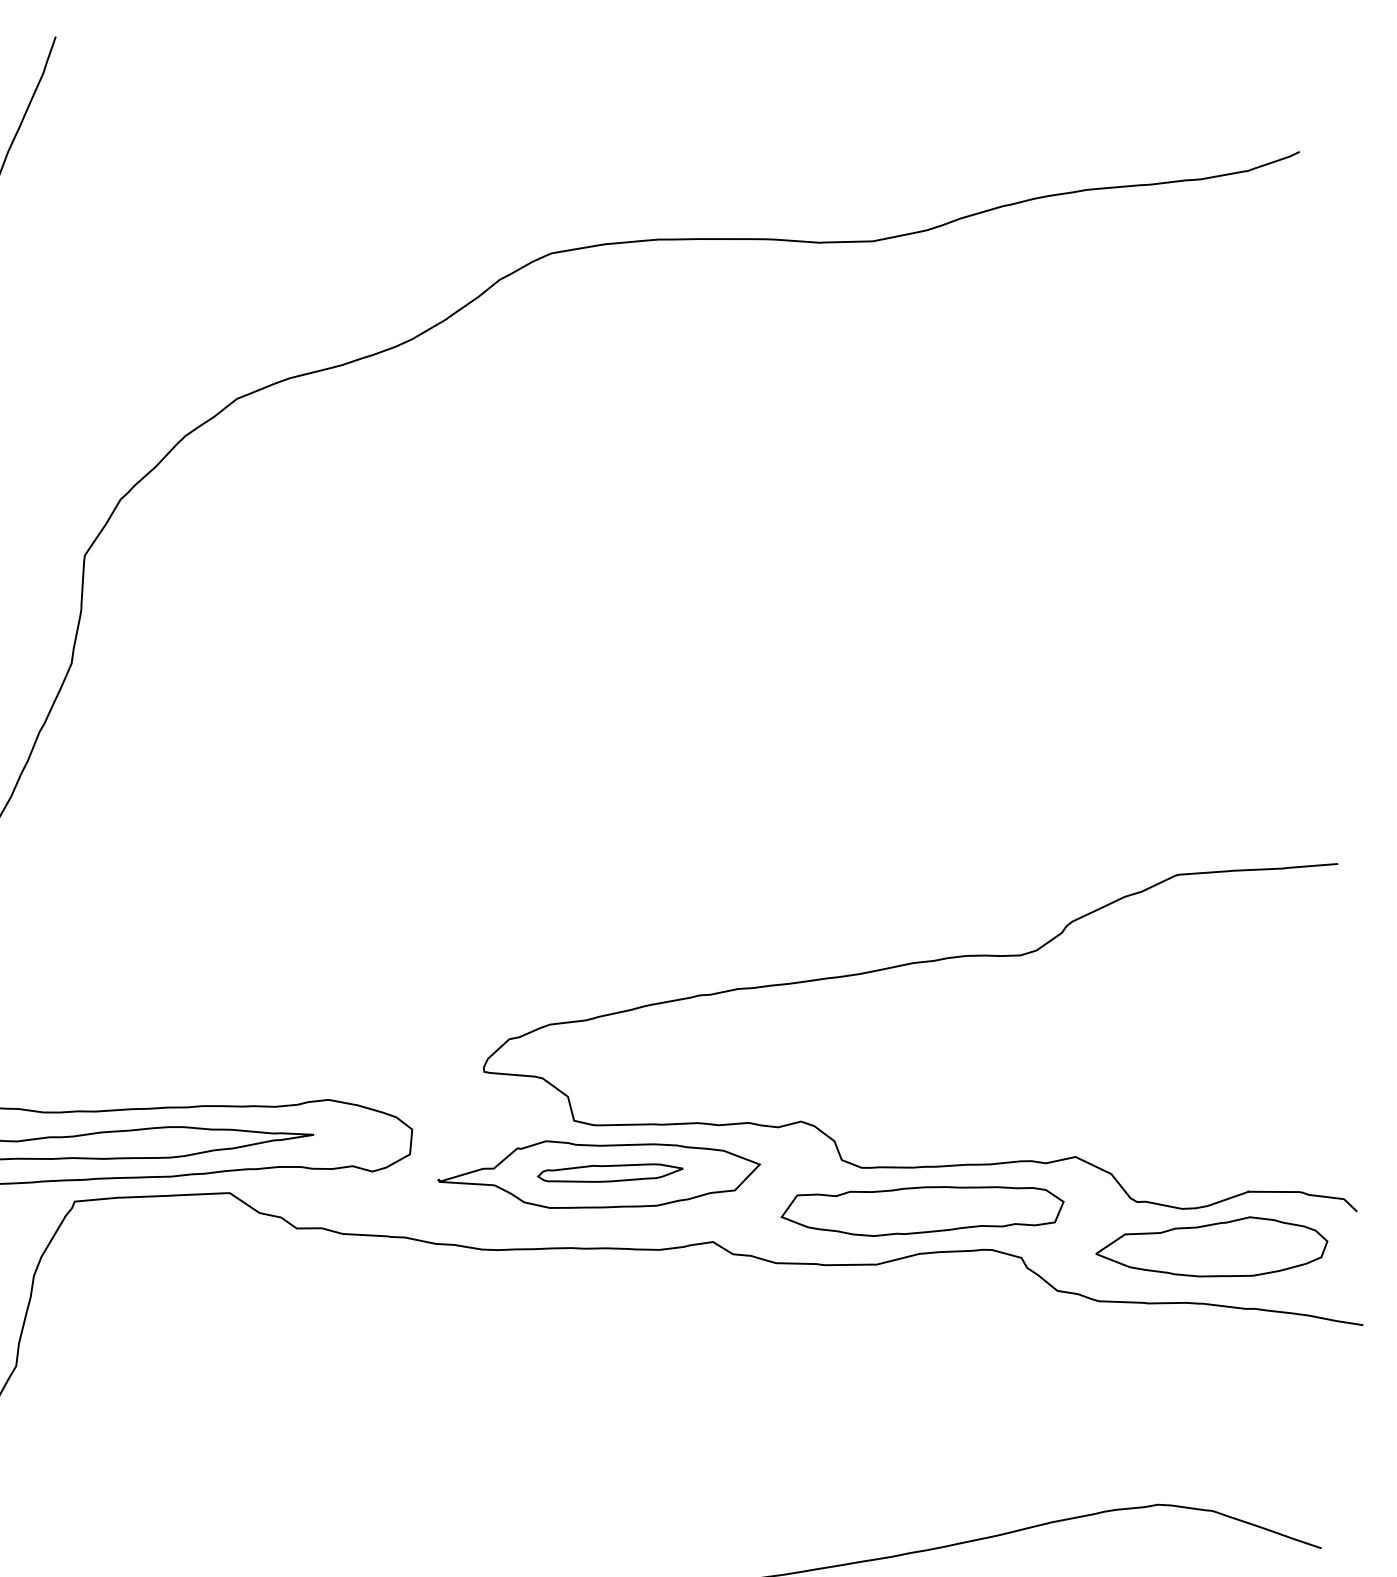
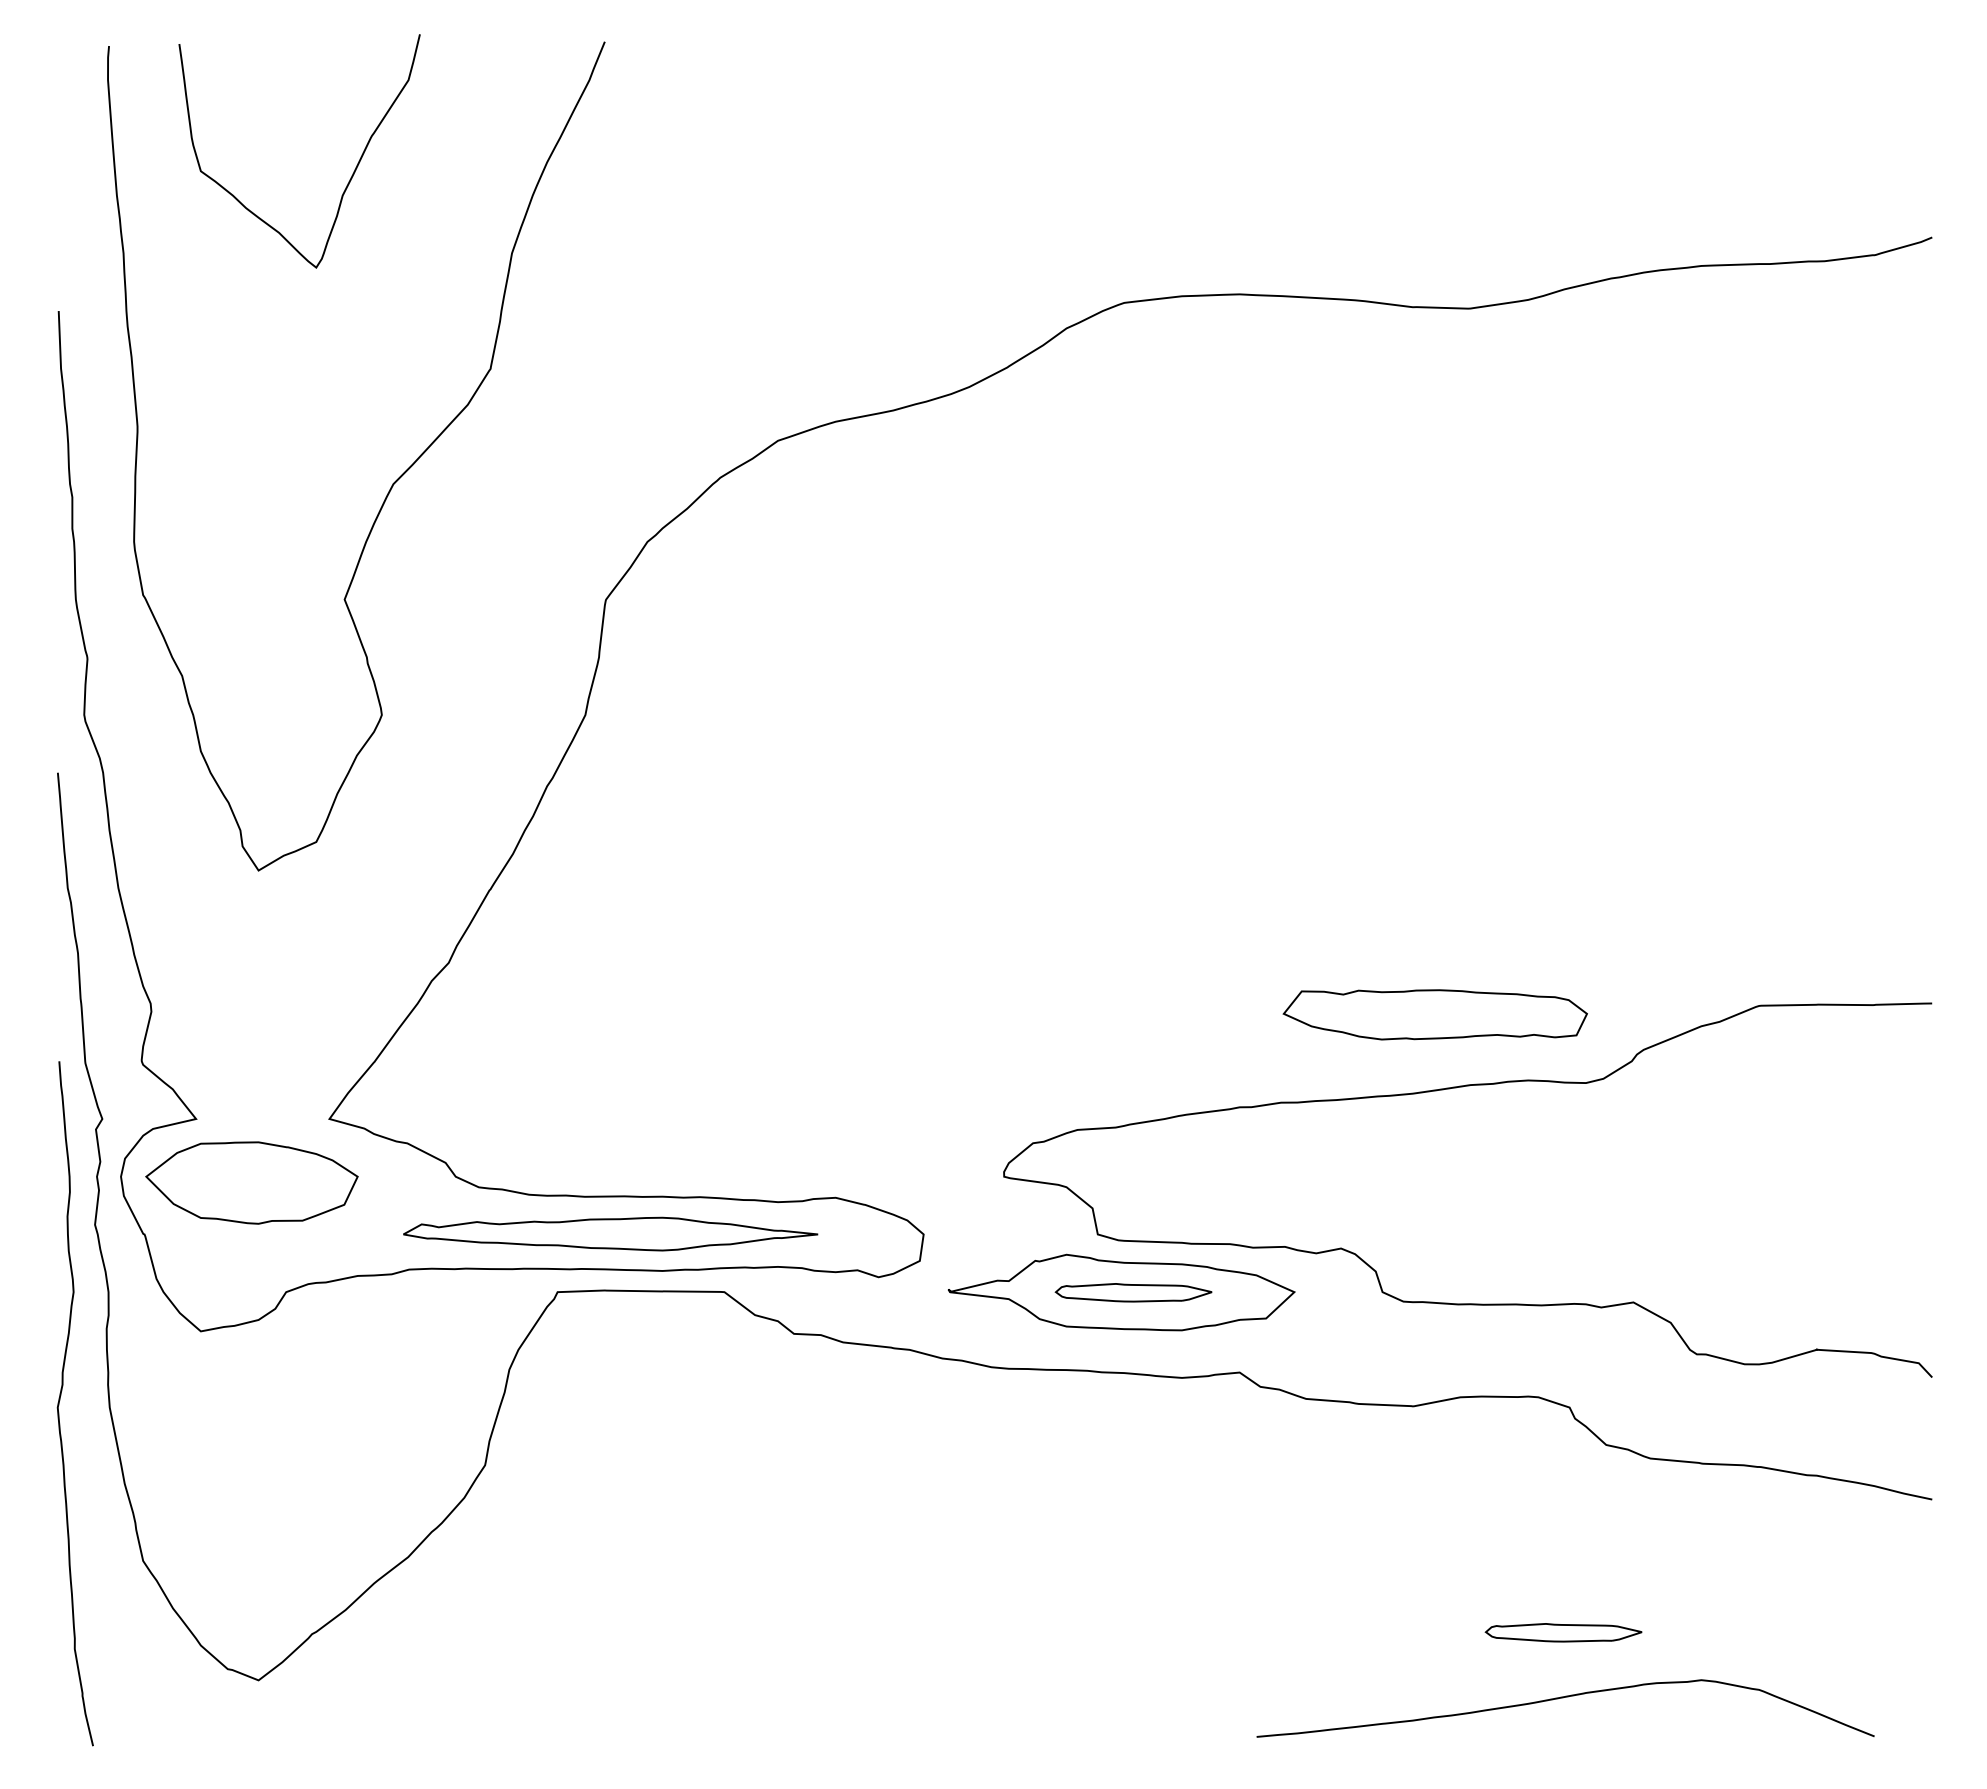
part: (921, 1210) -> (1434, 1014), moved
part: (1212, 1248) -> (1774, 1408), removed
part: (1027, 1467) -> (1563, 1632), added

